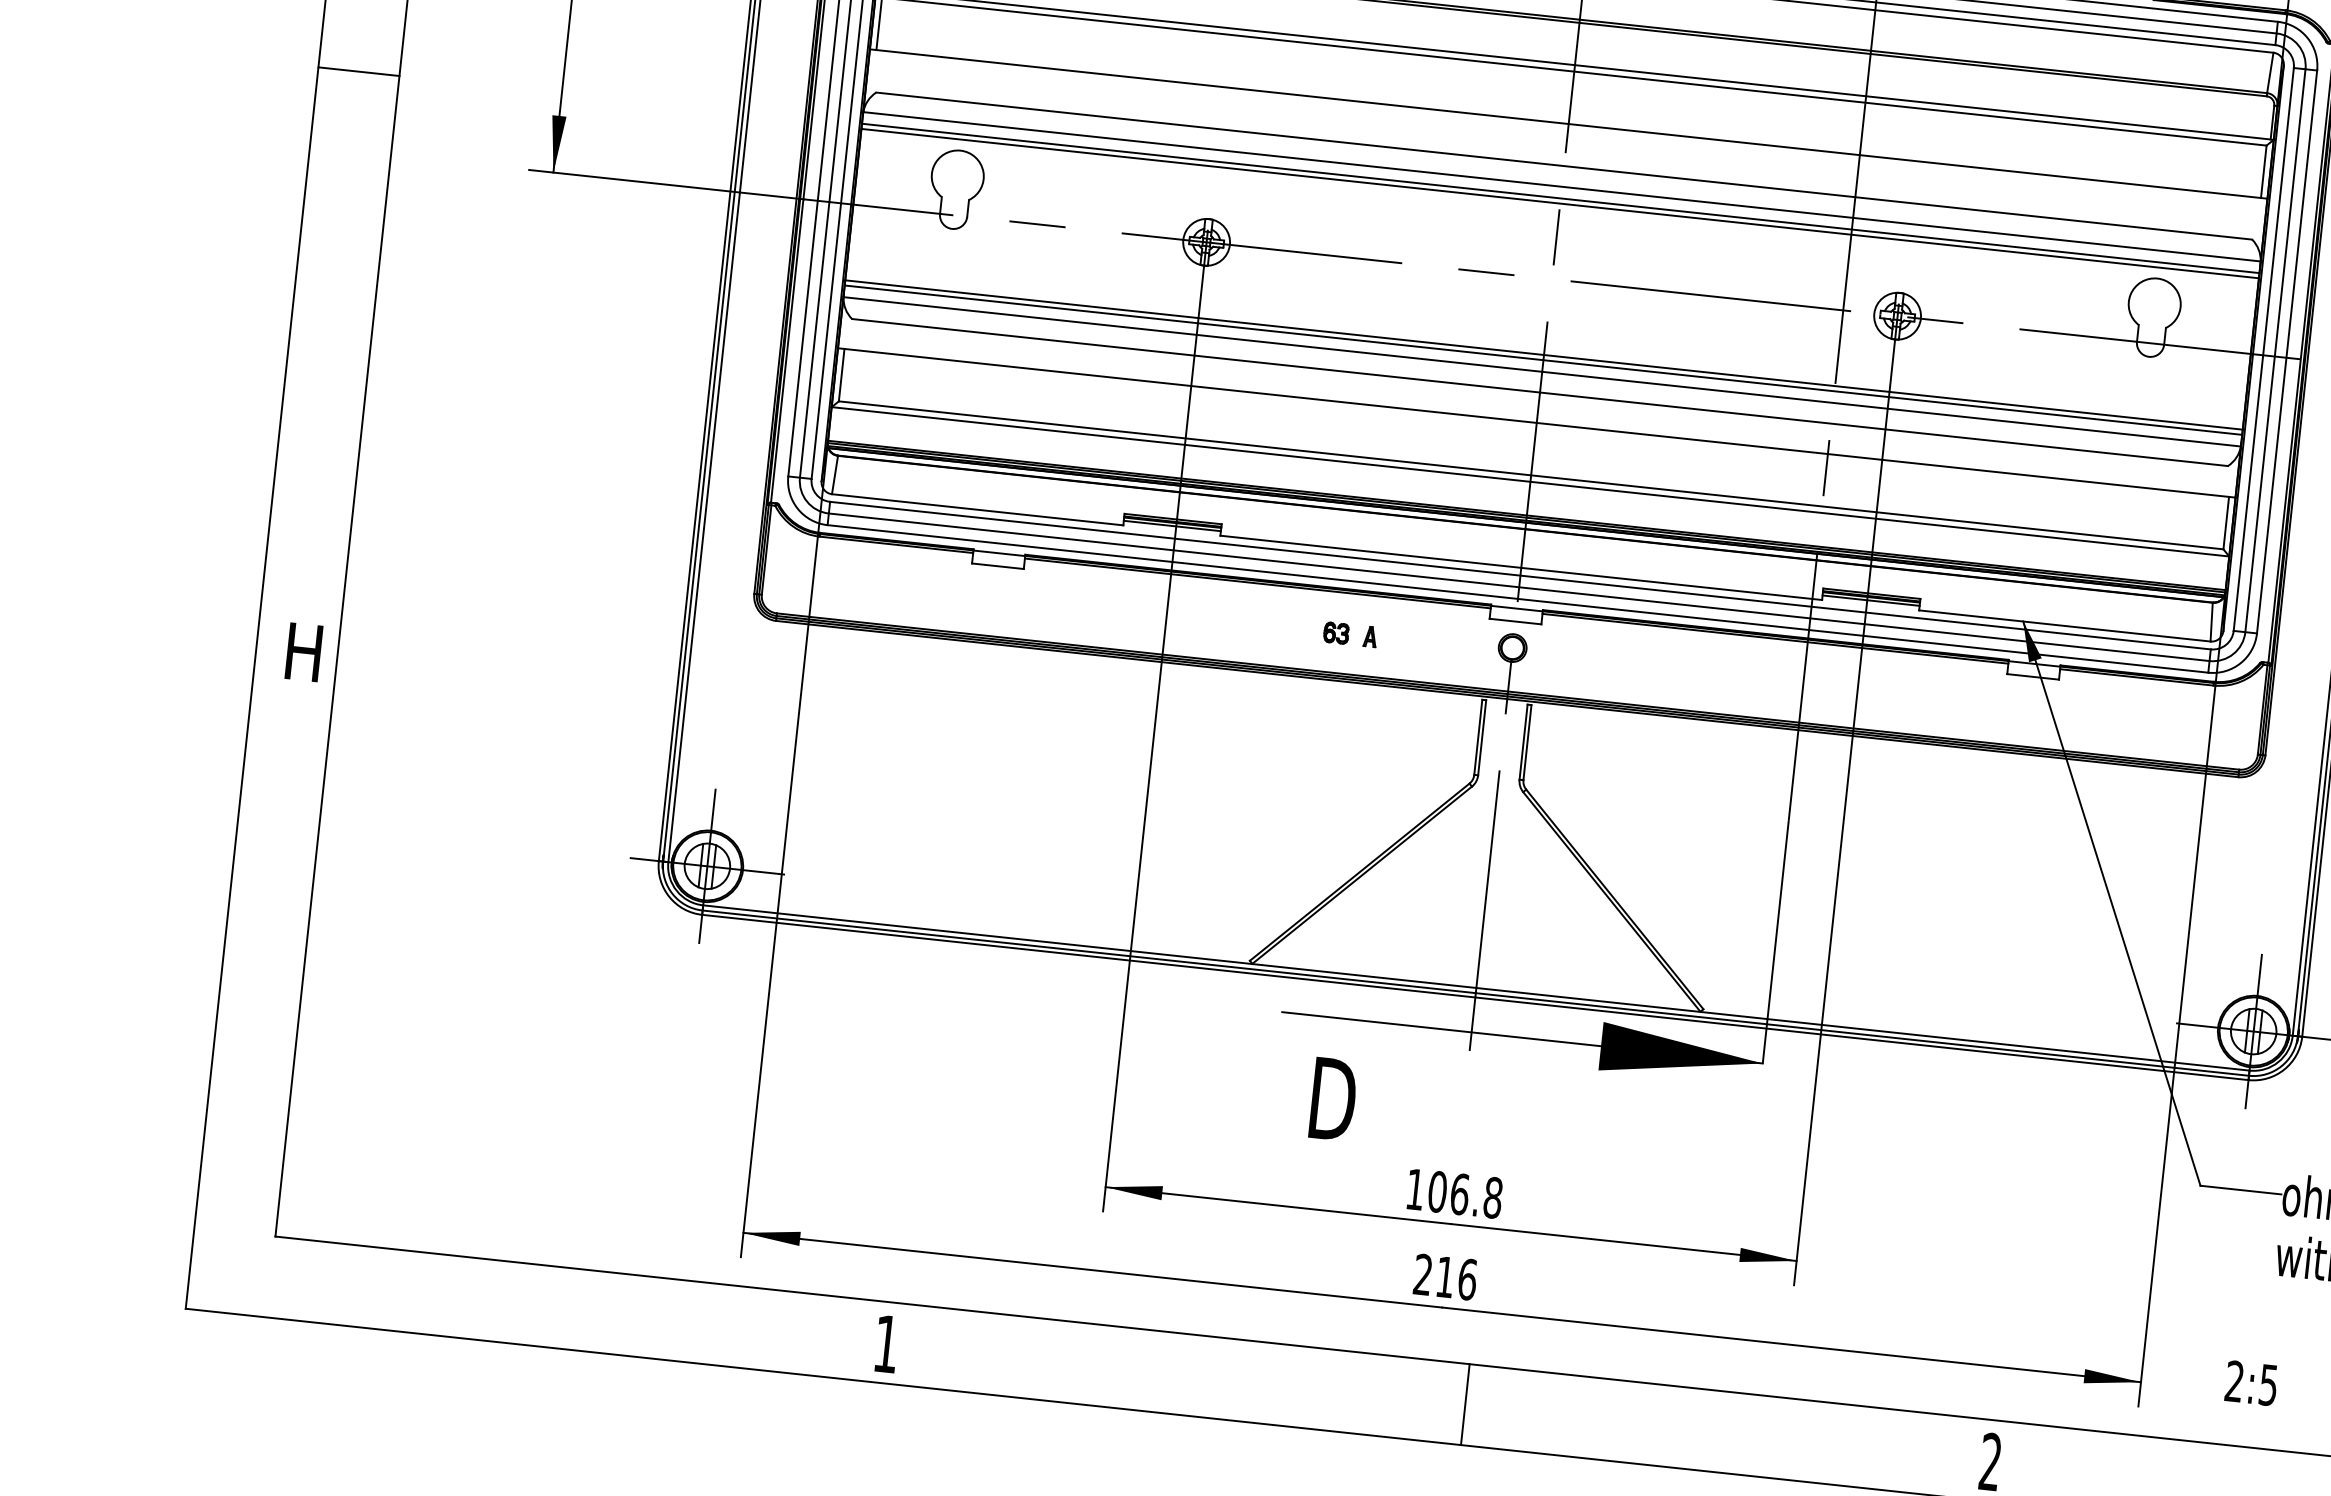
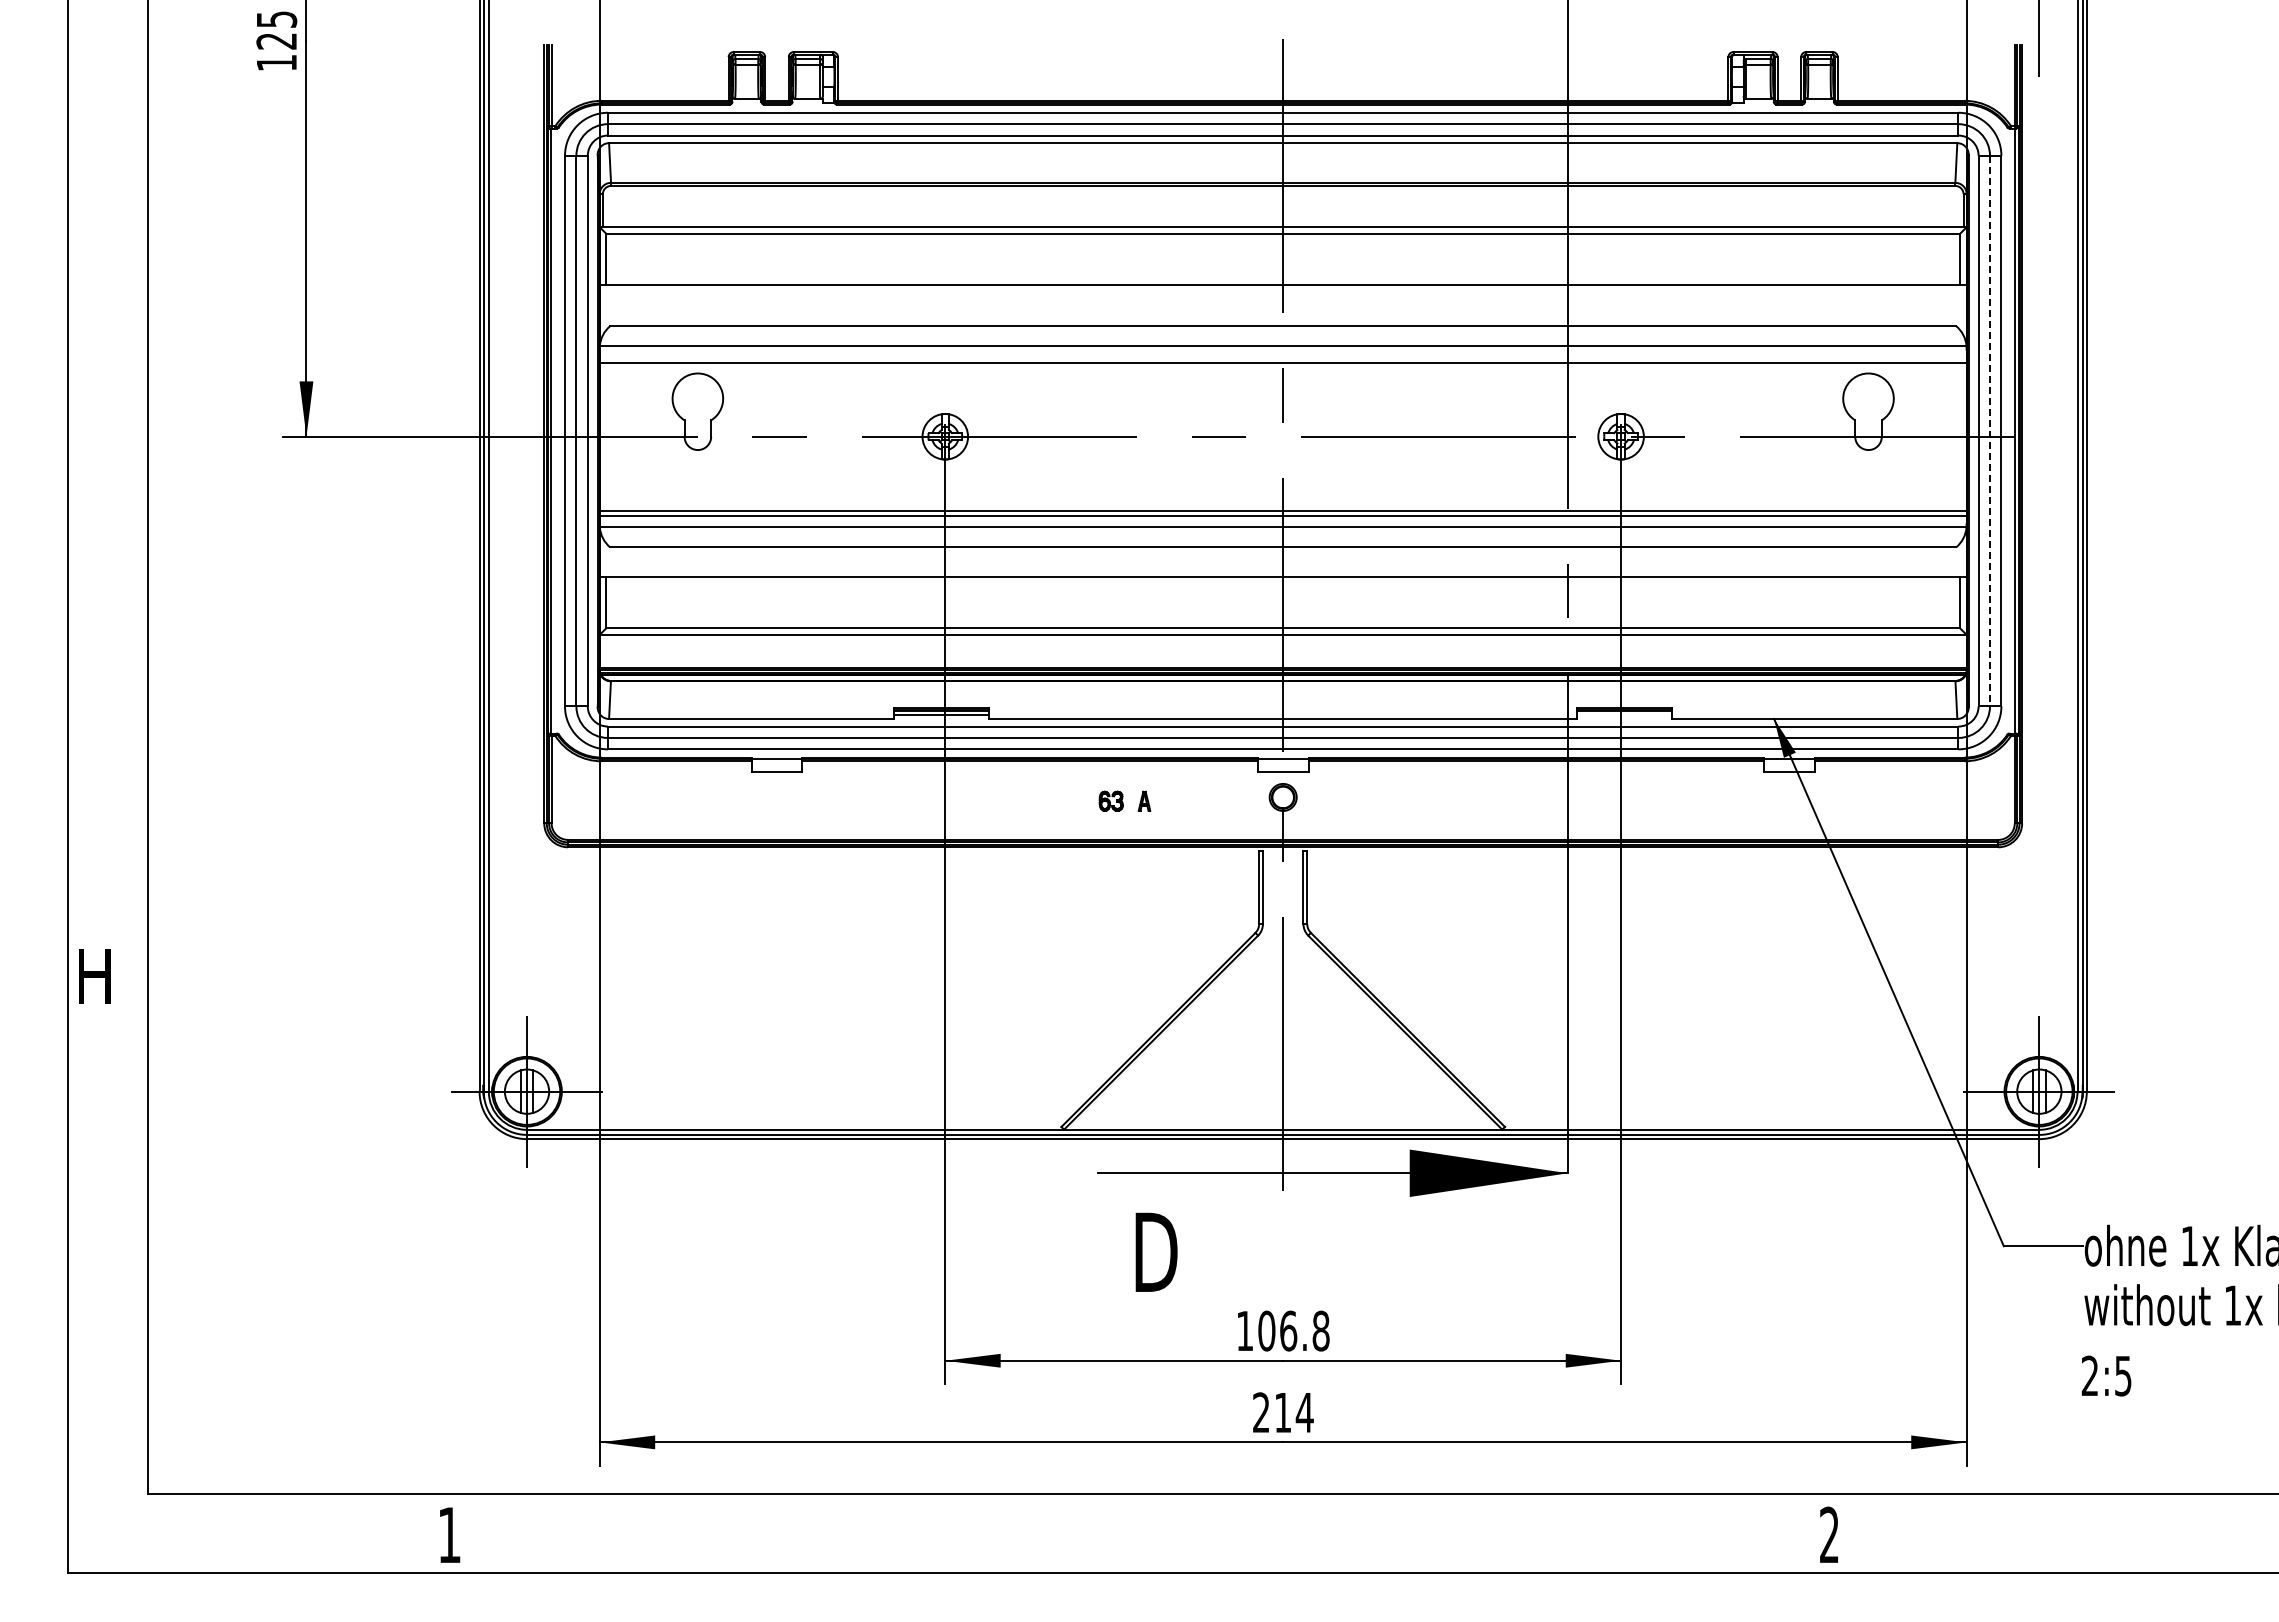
line: (358, 71) -> (107, 359), removed
line: (1560, 198) -> (1282, 357), removed
line: (2275, 351) -> (1990, 431), solid -> dashed
line: (1870, 600) -> (1624, 714), removed
text: (303, 652) -> (94, 976), moved
text: (1467, 1279) -> (1304, 1412), 216 -> 214
text: (887, 1343) -> (450, 1534), moved
text: (2251, 1382) -> (2106, 1375), moved
line: (1465, 1404) -> (1315, 1533), removed

